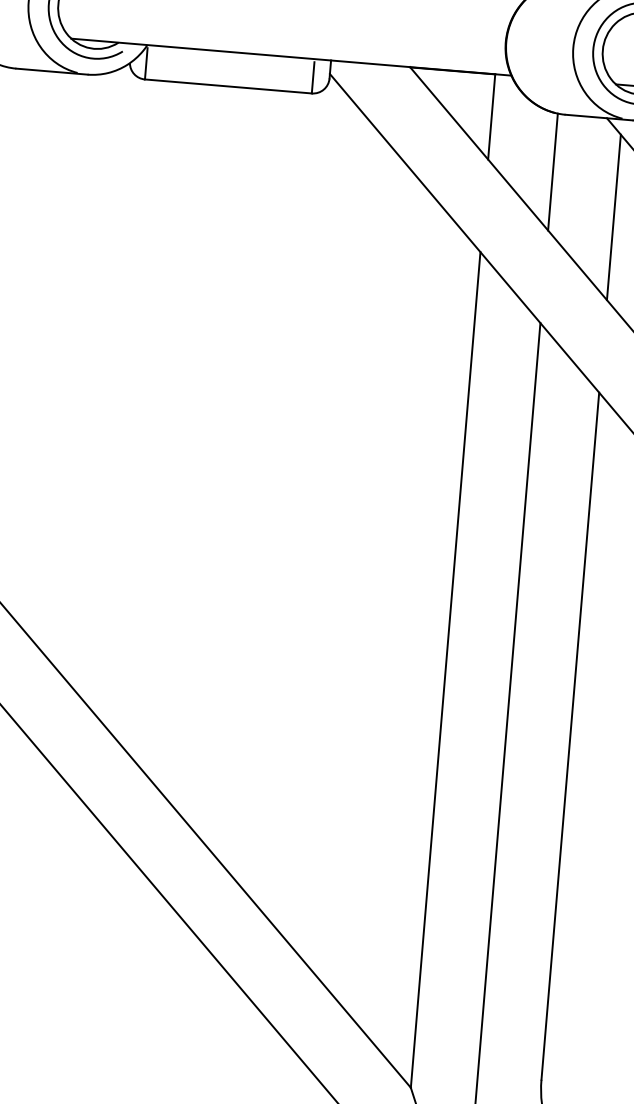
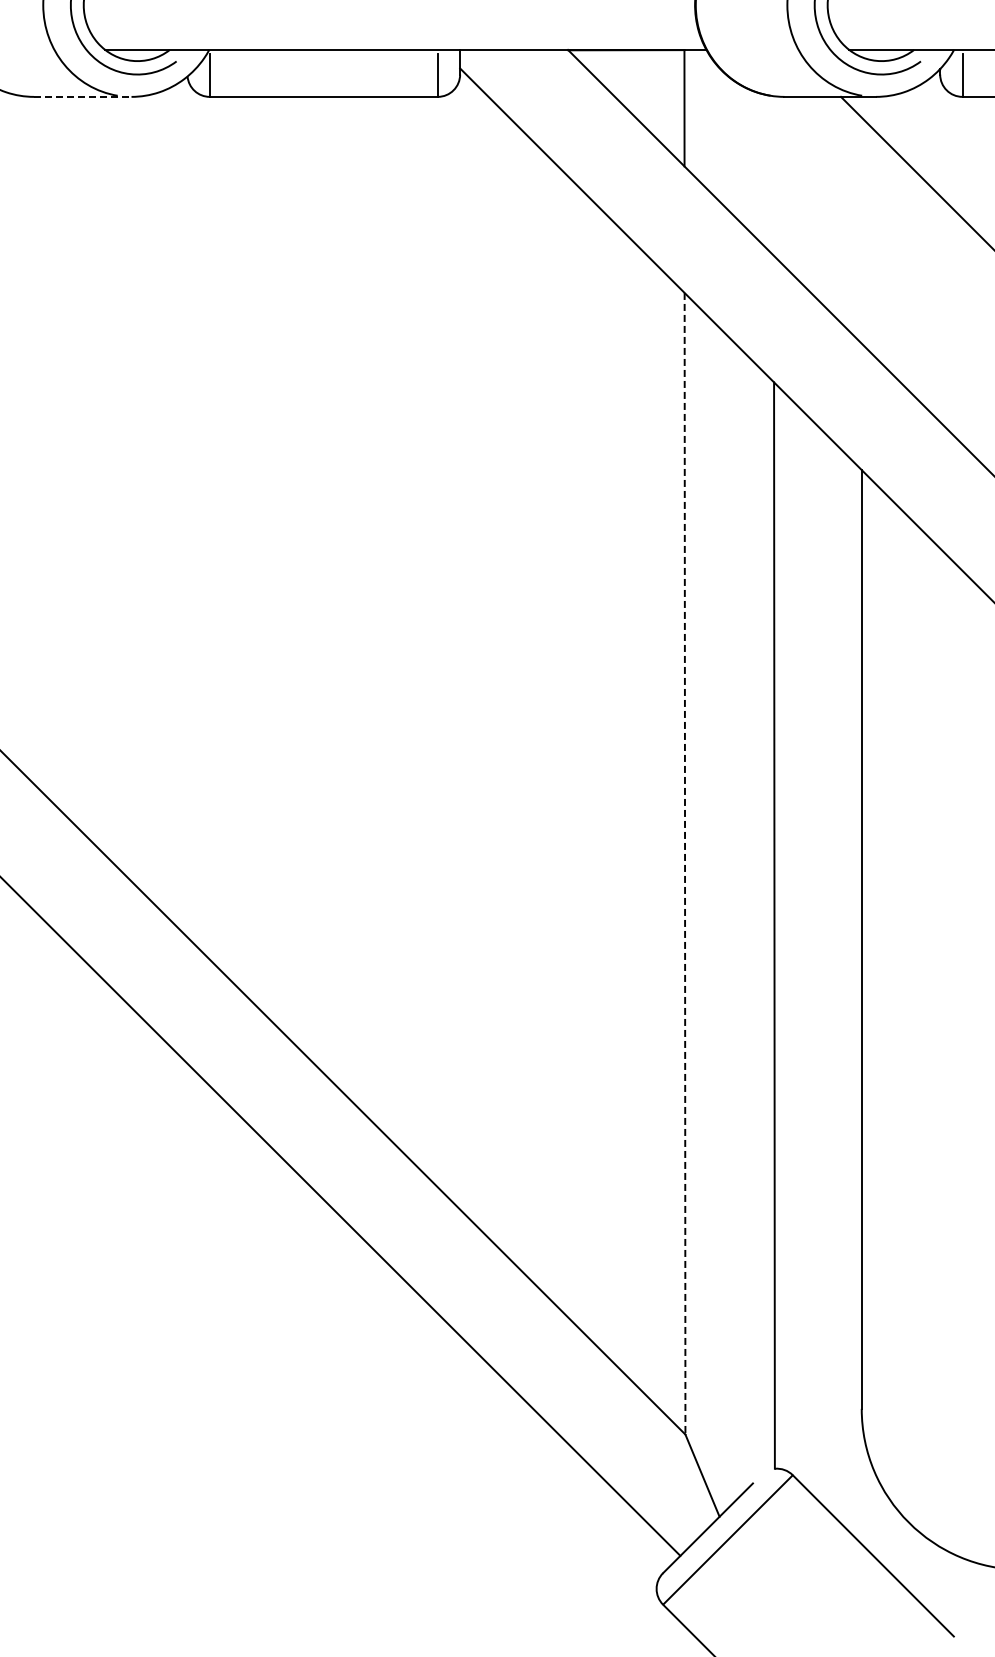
line: (51, 71) -> (82, 96), solid -> dashed
line: (552, 171) -> (773, 175), removed
line: (613, 217) -> (861, 230), removed
line: (446, 669) -> (685, 863), solid -> dashed

